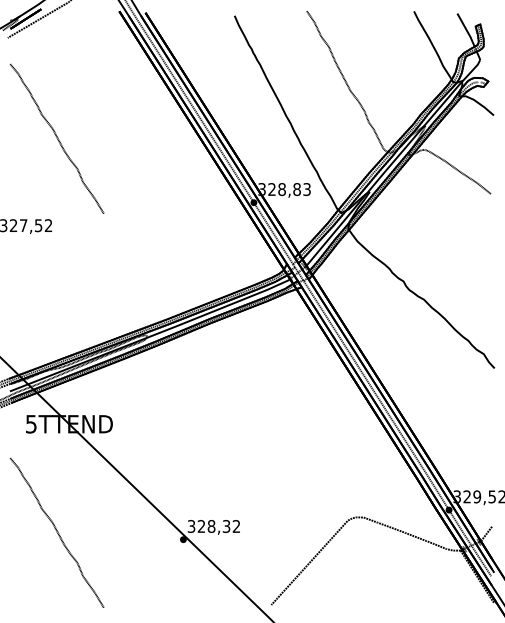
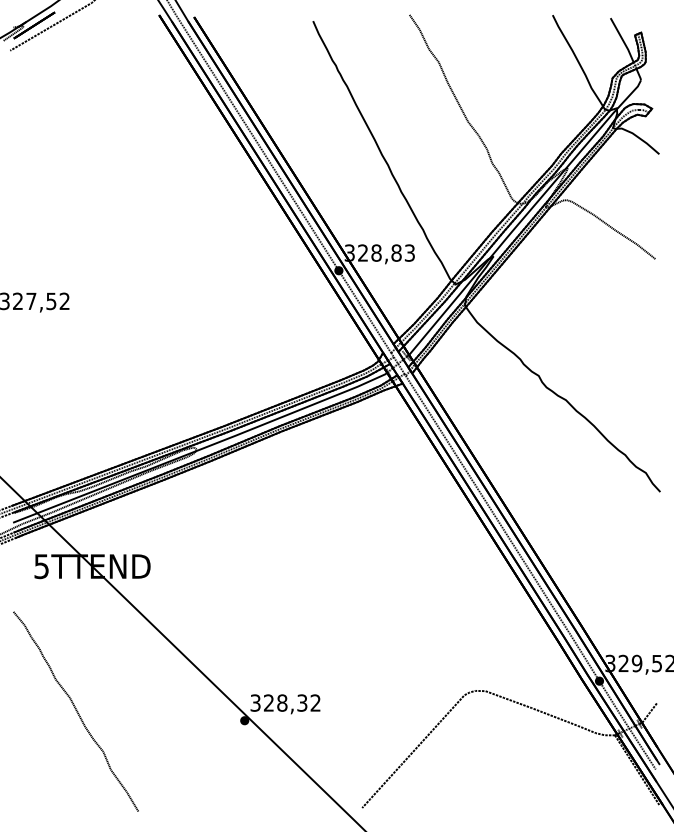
curve: (56, 138) -> (75, 184), removed

